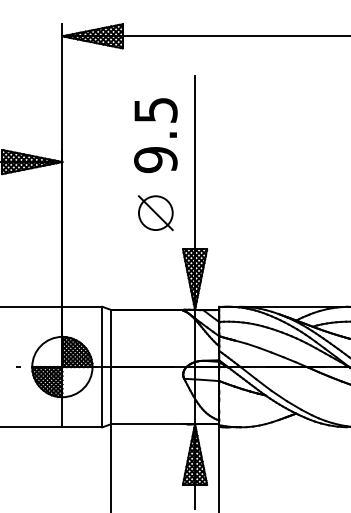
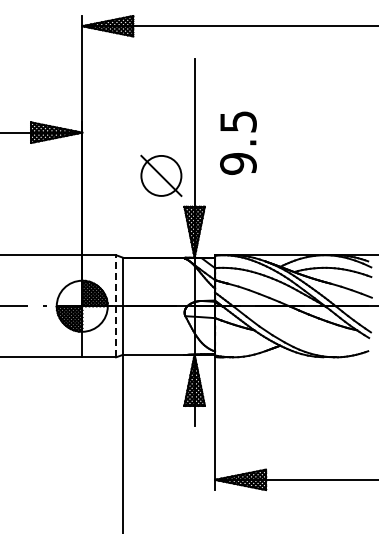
text: (155, 134) -> (238, 142), moved
part: (155, 212) -> (161, 175), size x1.4
line: (102, 366) -> (116, 305), solid -> dashed

